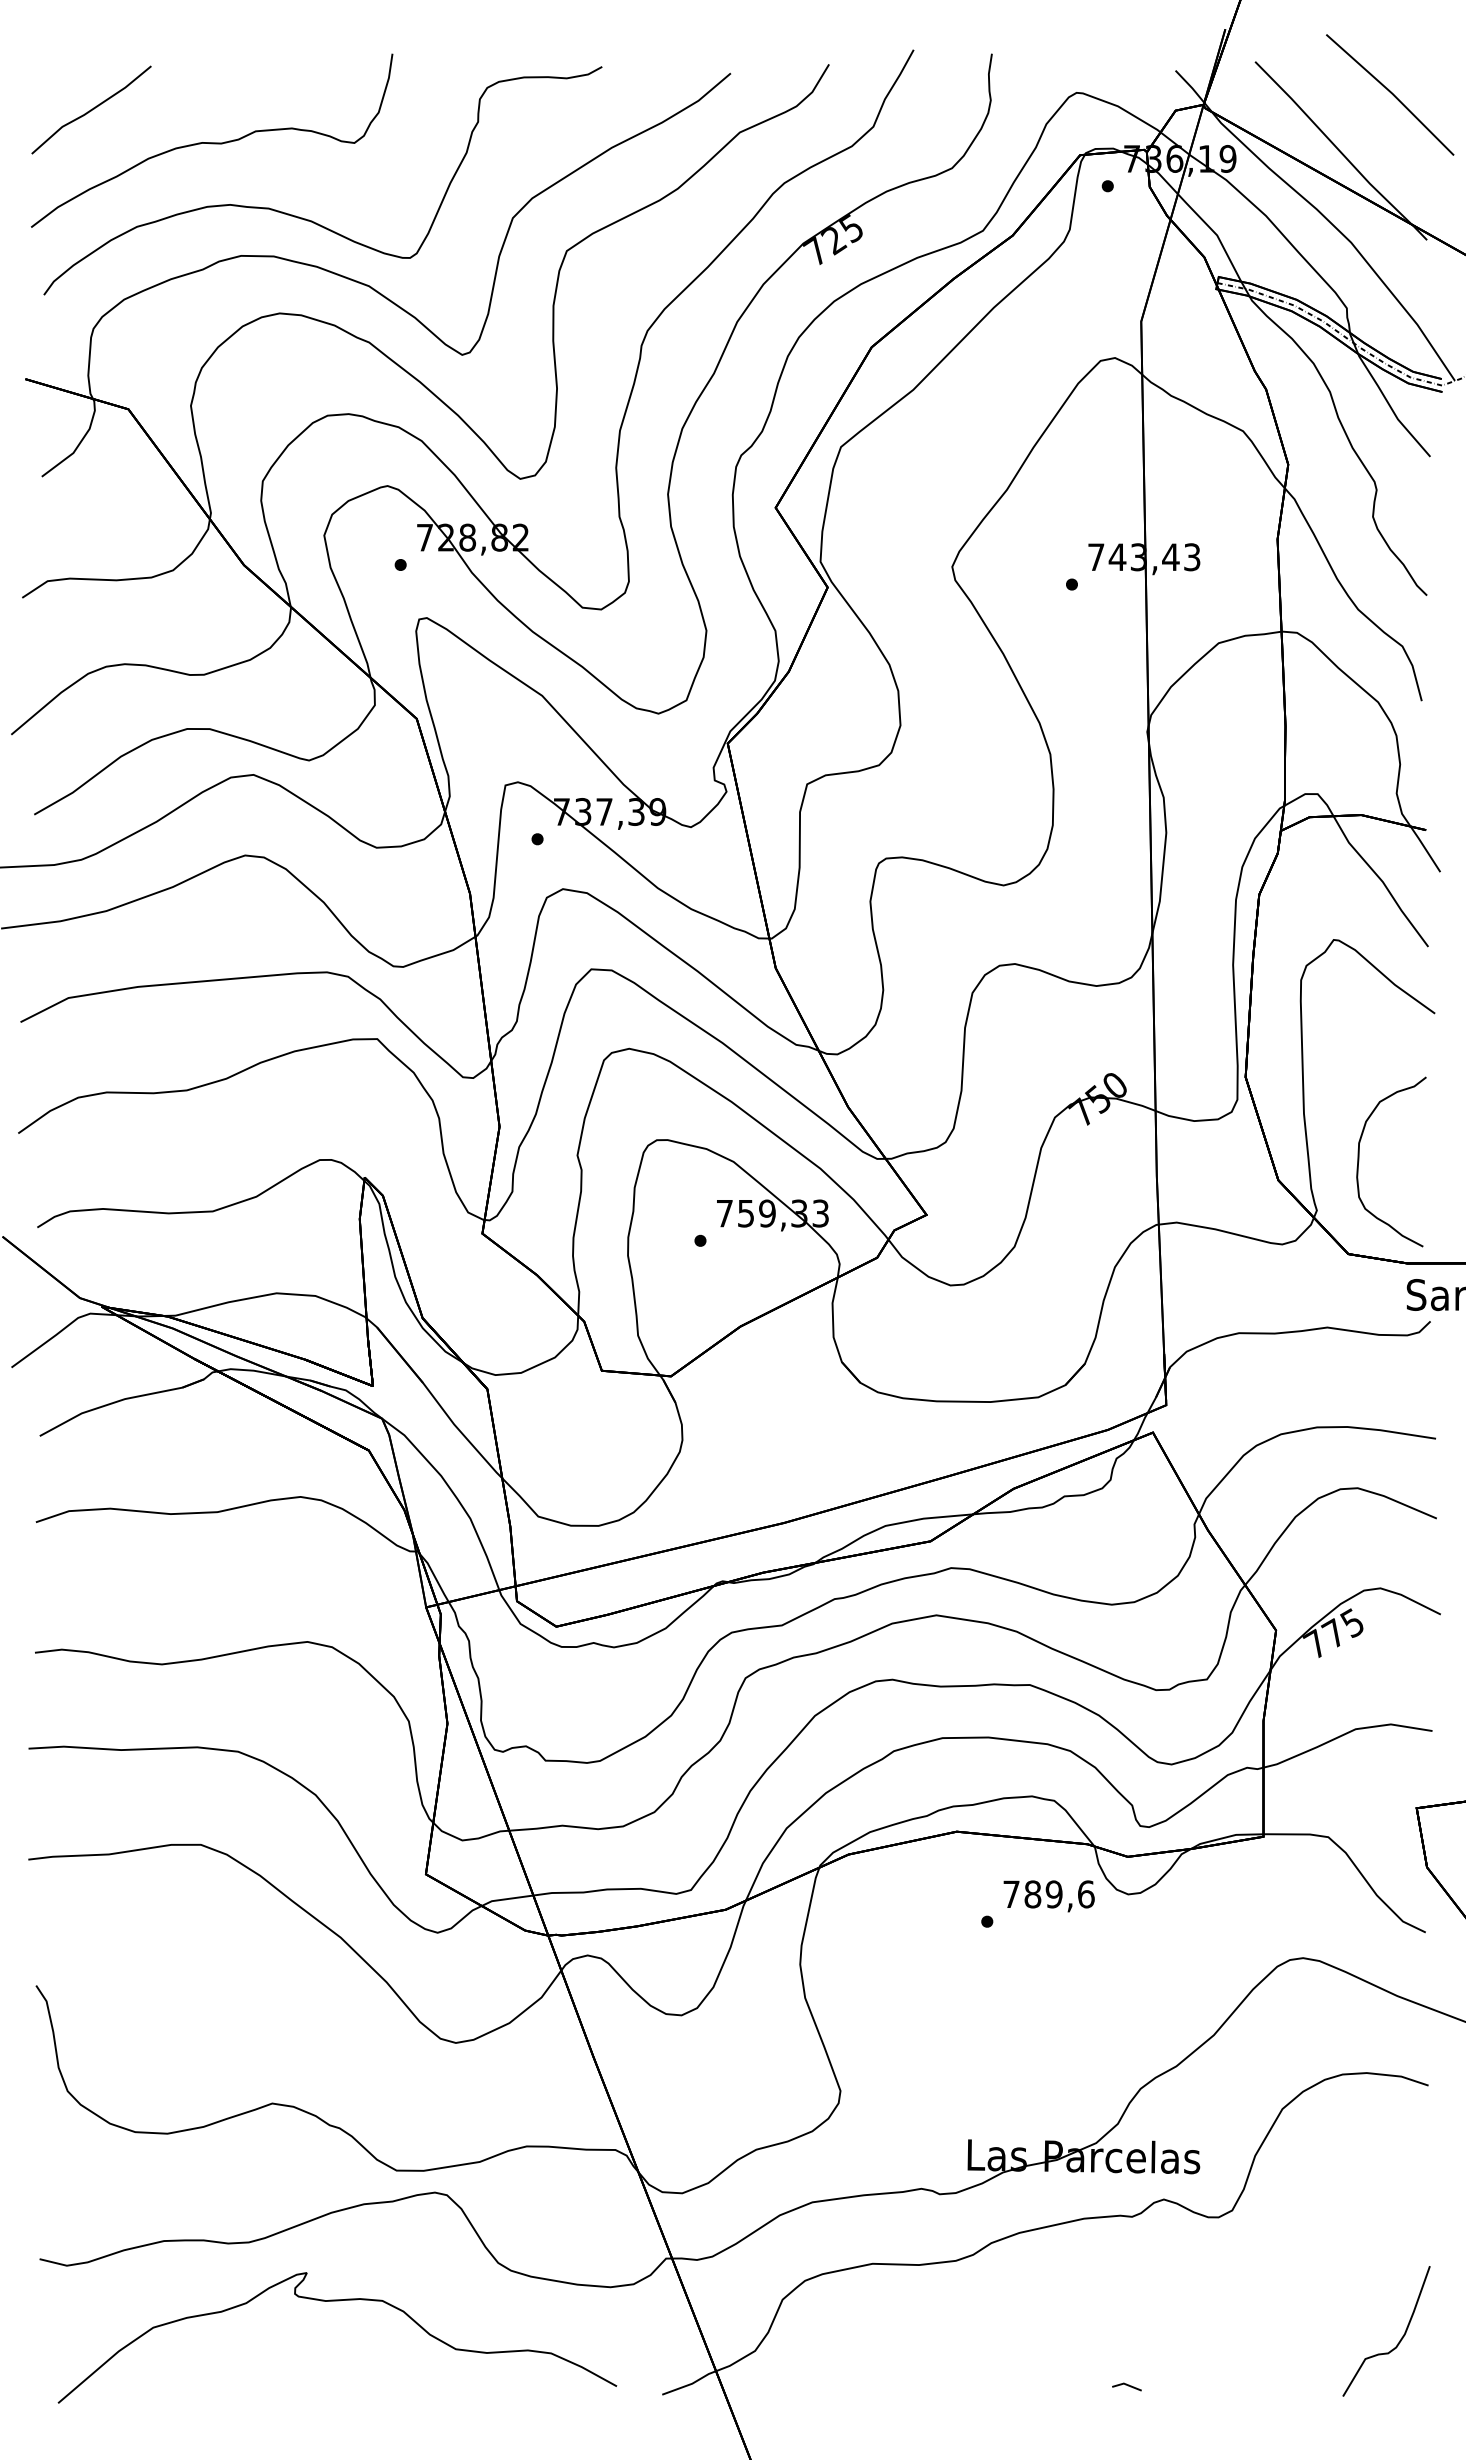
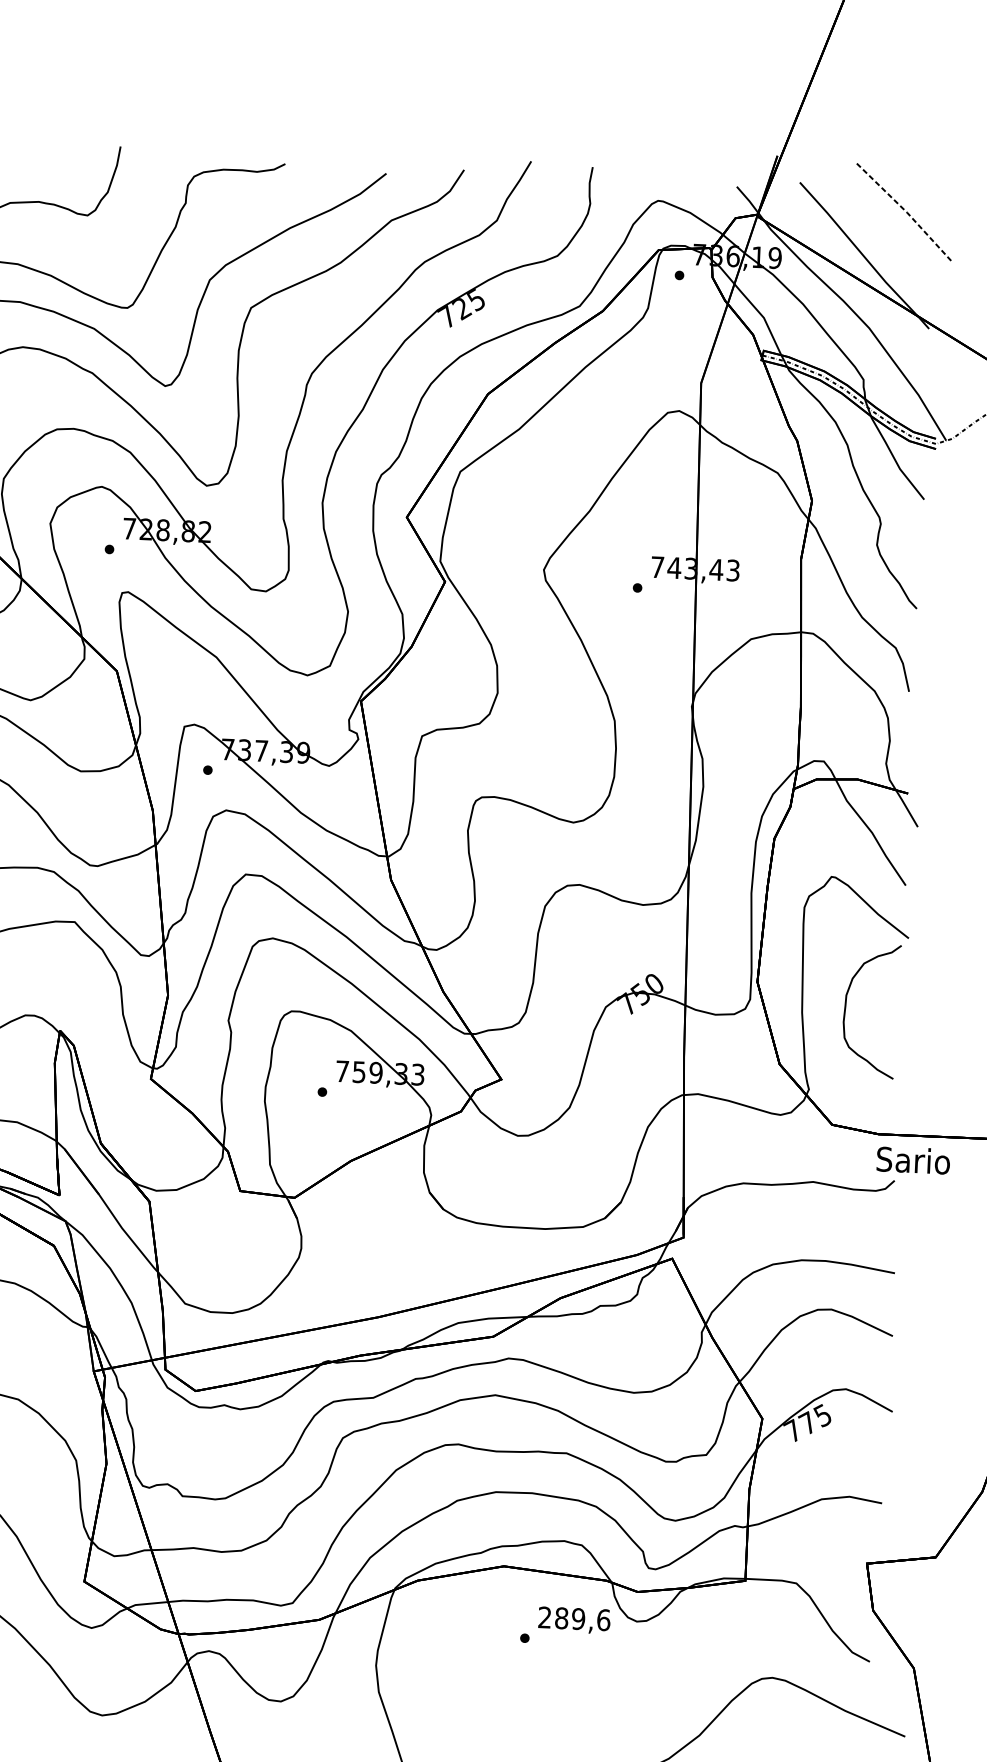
line: (1392, 93) -> (906, 212), solid -> dashed
curve: (1359, 1161) -> (846, 1009), moved
text: (1011, 1893) -> (544, 1616), 789,6 -> 289,6

